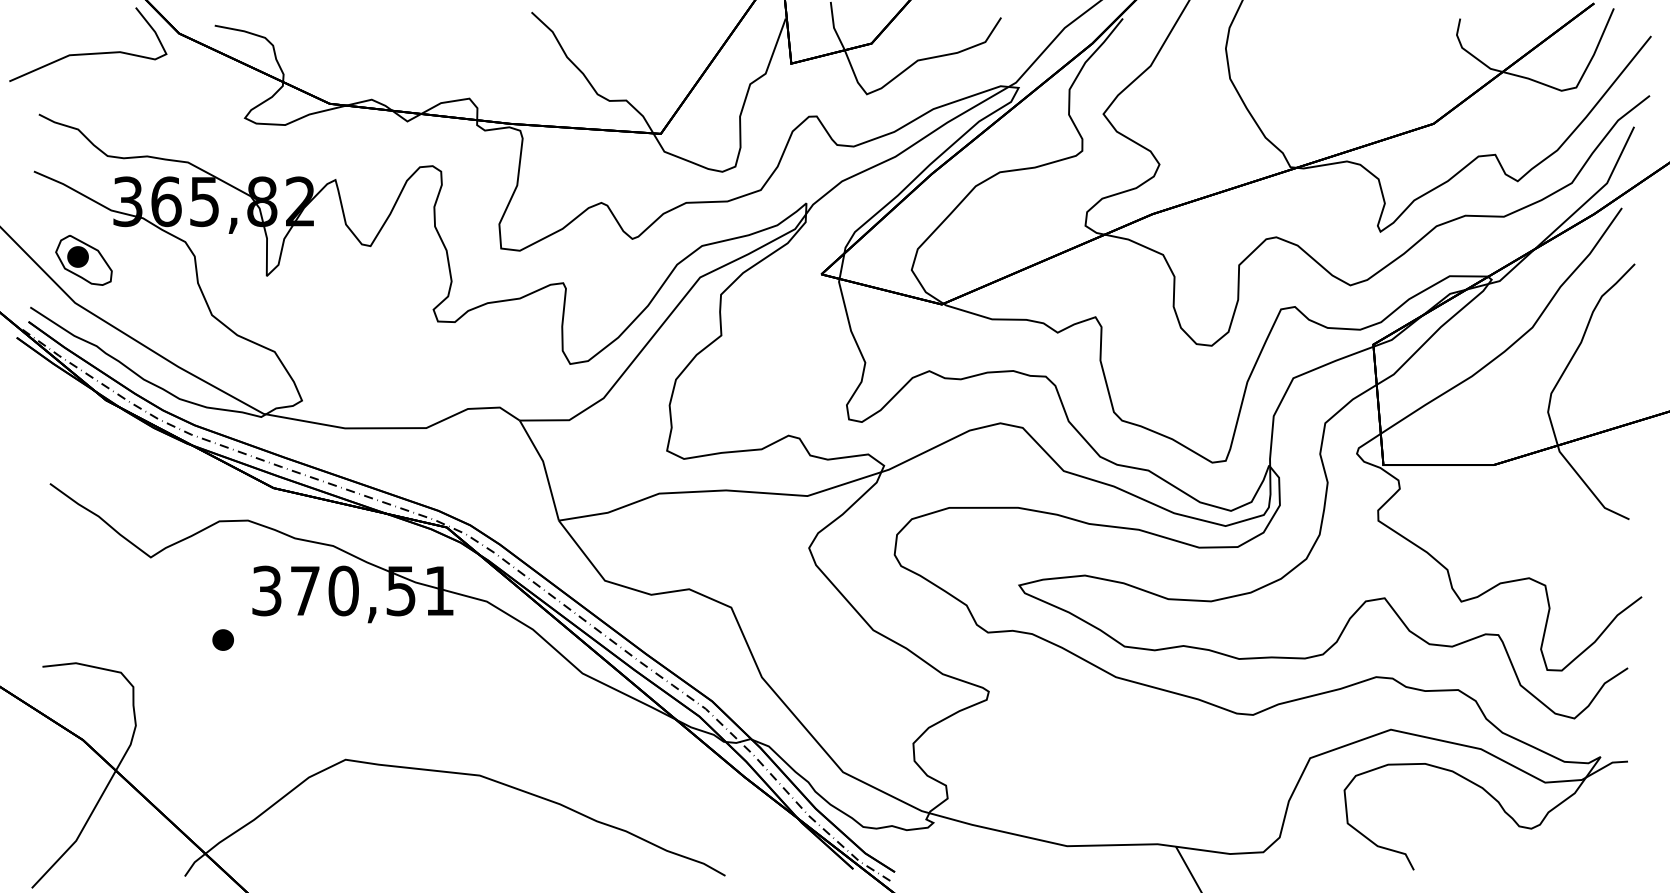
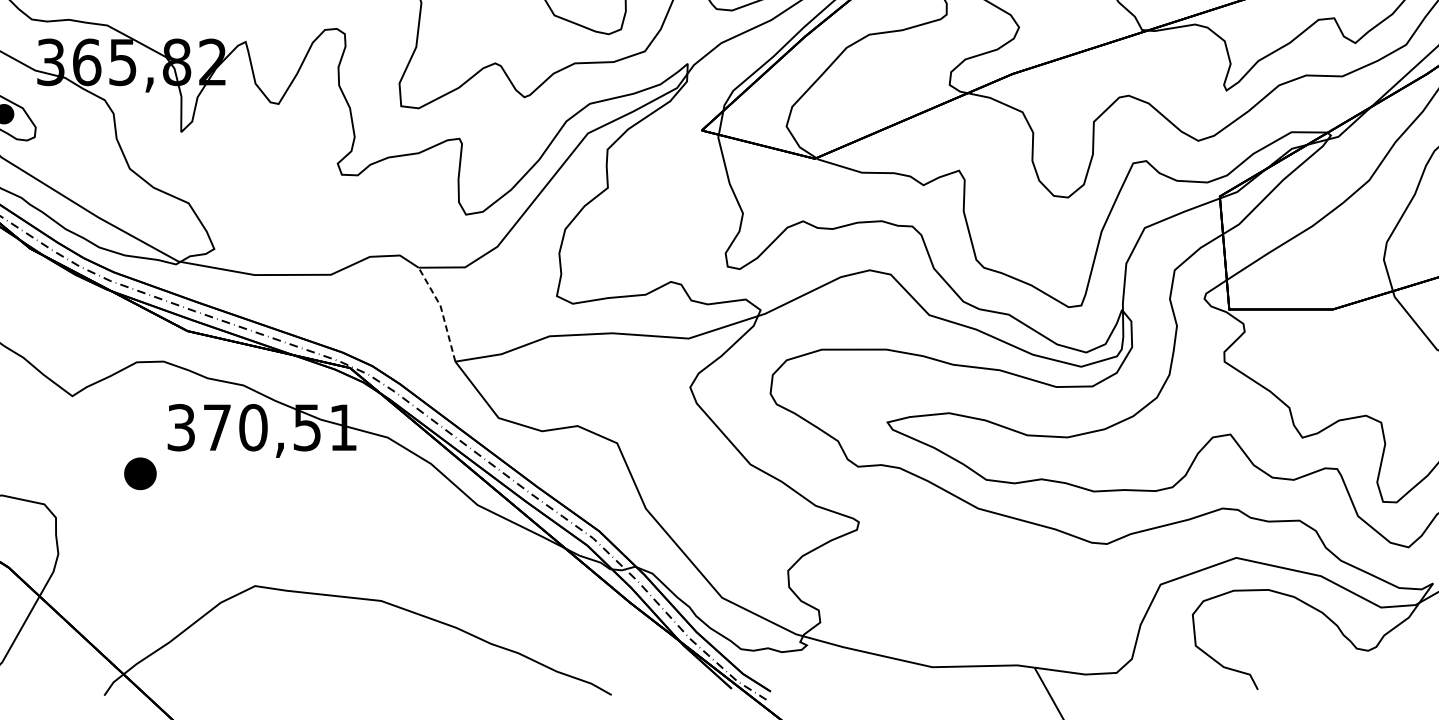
line: (544, 468) -> (441, 312), solid -> dashed
part: (222, 639) -> (139, 473), size x1.6

